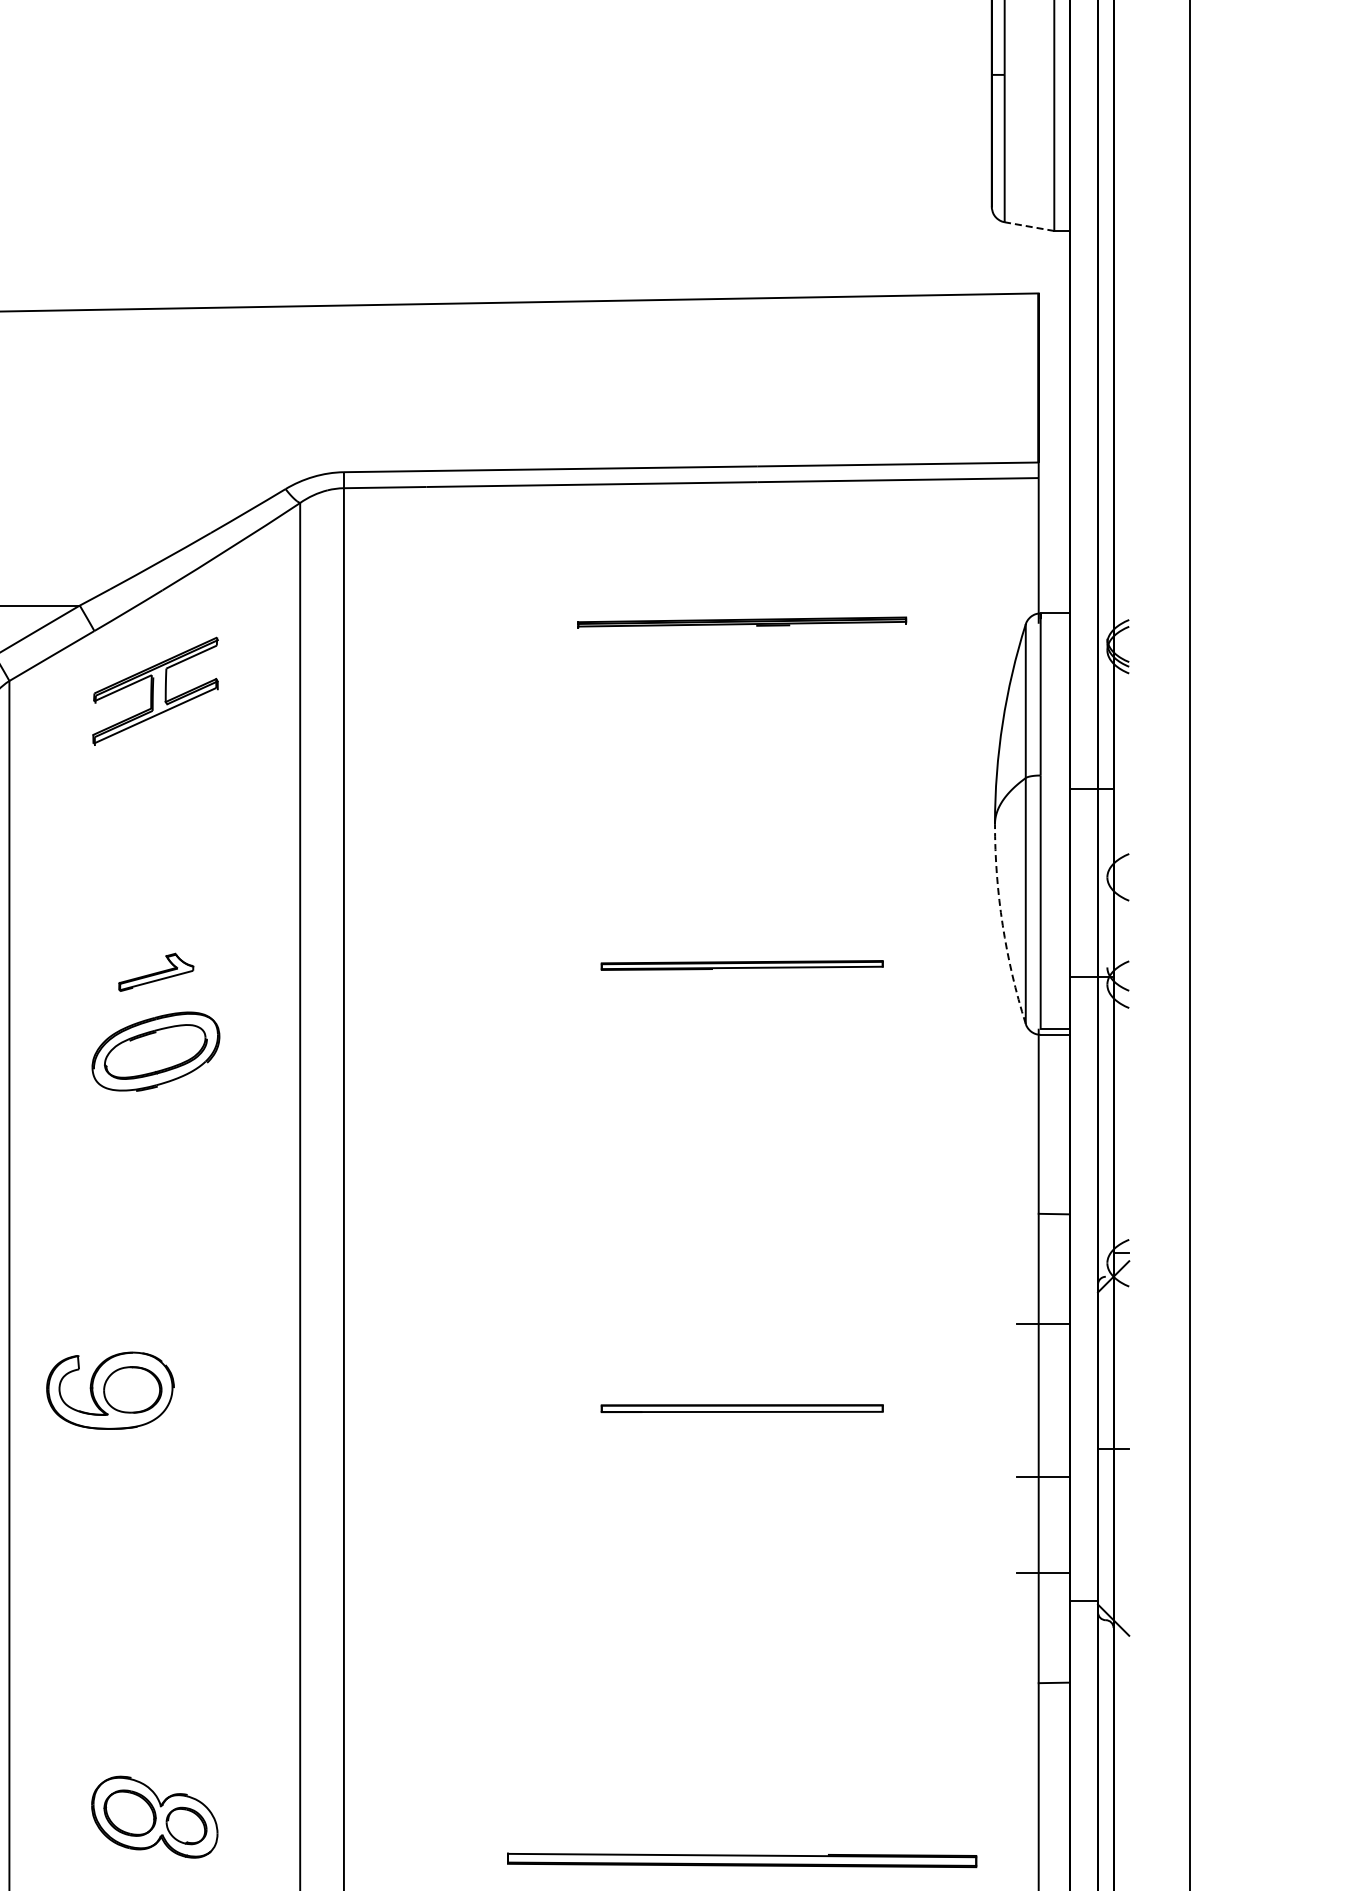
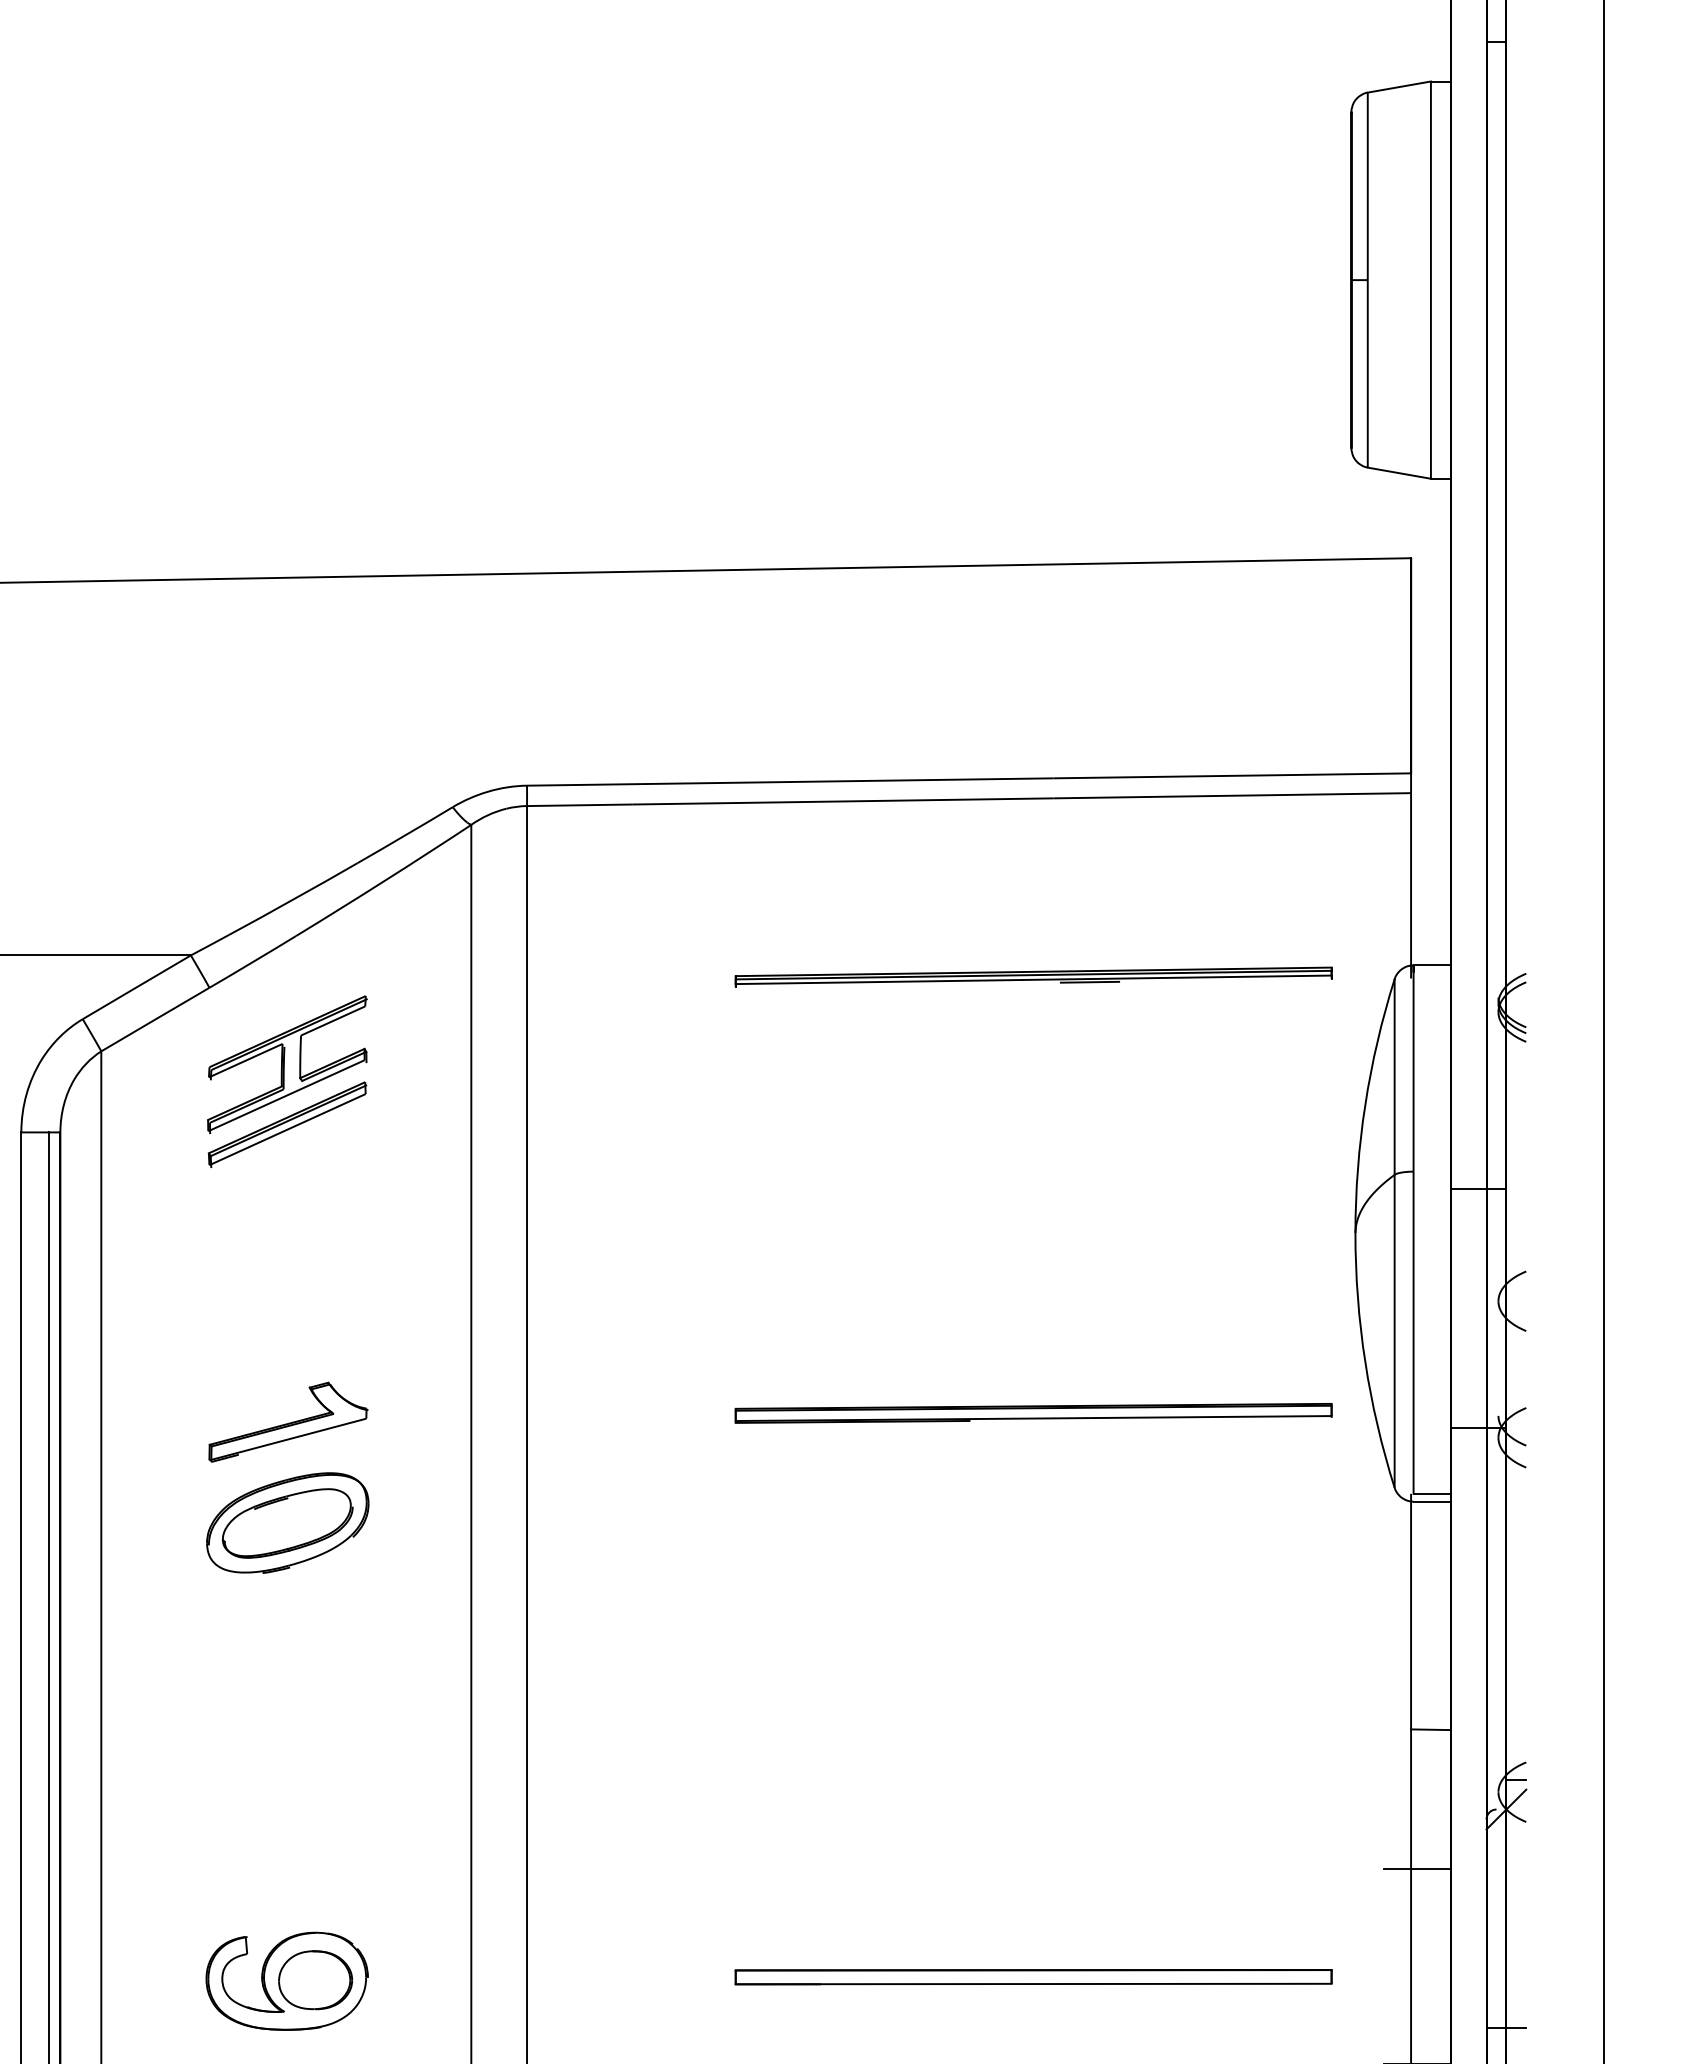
line: (1029, 226) -> (1399, 473), dashed -> solid
part: (742, 622) -> (1034, 976), size x1.43
part: (155, 738) -> (287, 1124), added
arc: (1002, 925) -> (1365, 1362), dashed -> solid
part: (742, 965) -> (1034, 1413), size x1.67
part: (156, 972) -> (288, 1422), size x1.67
part: (110, 1390) -> (287, 1980), moved
part: (742, 1408) -> (1034, 1977), size x1.67

